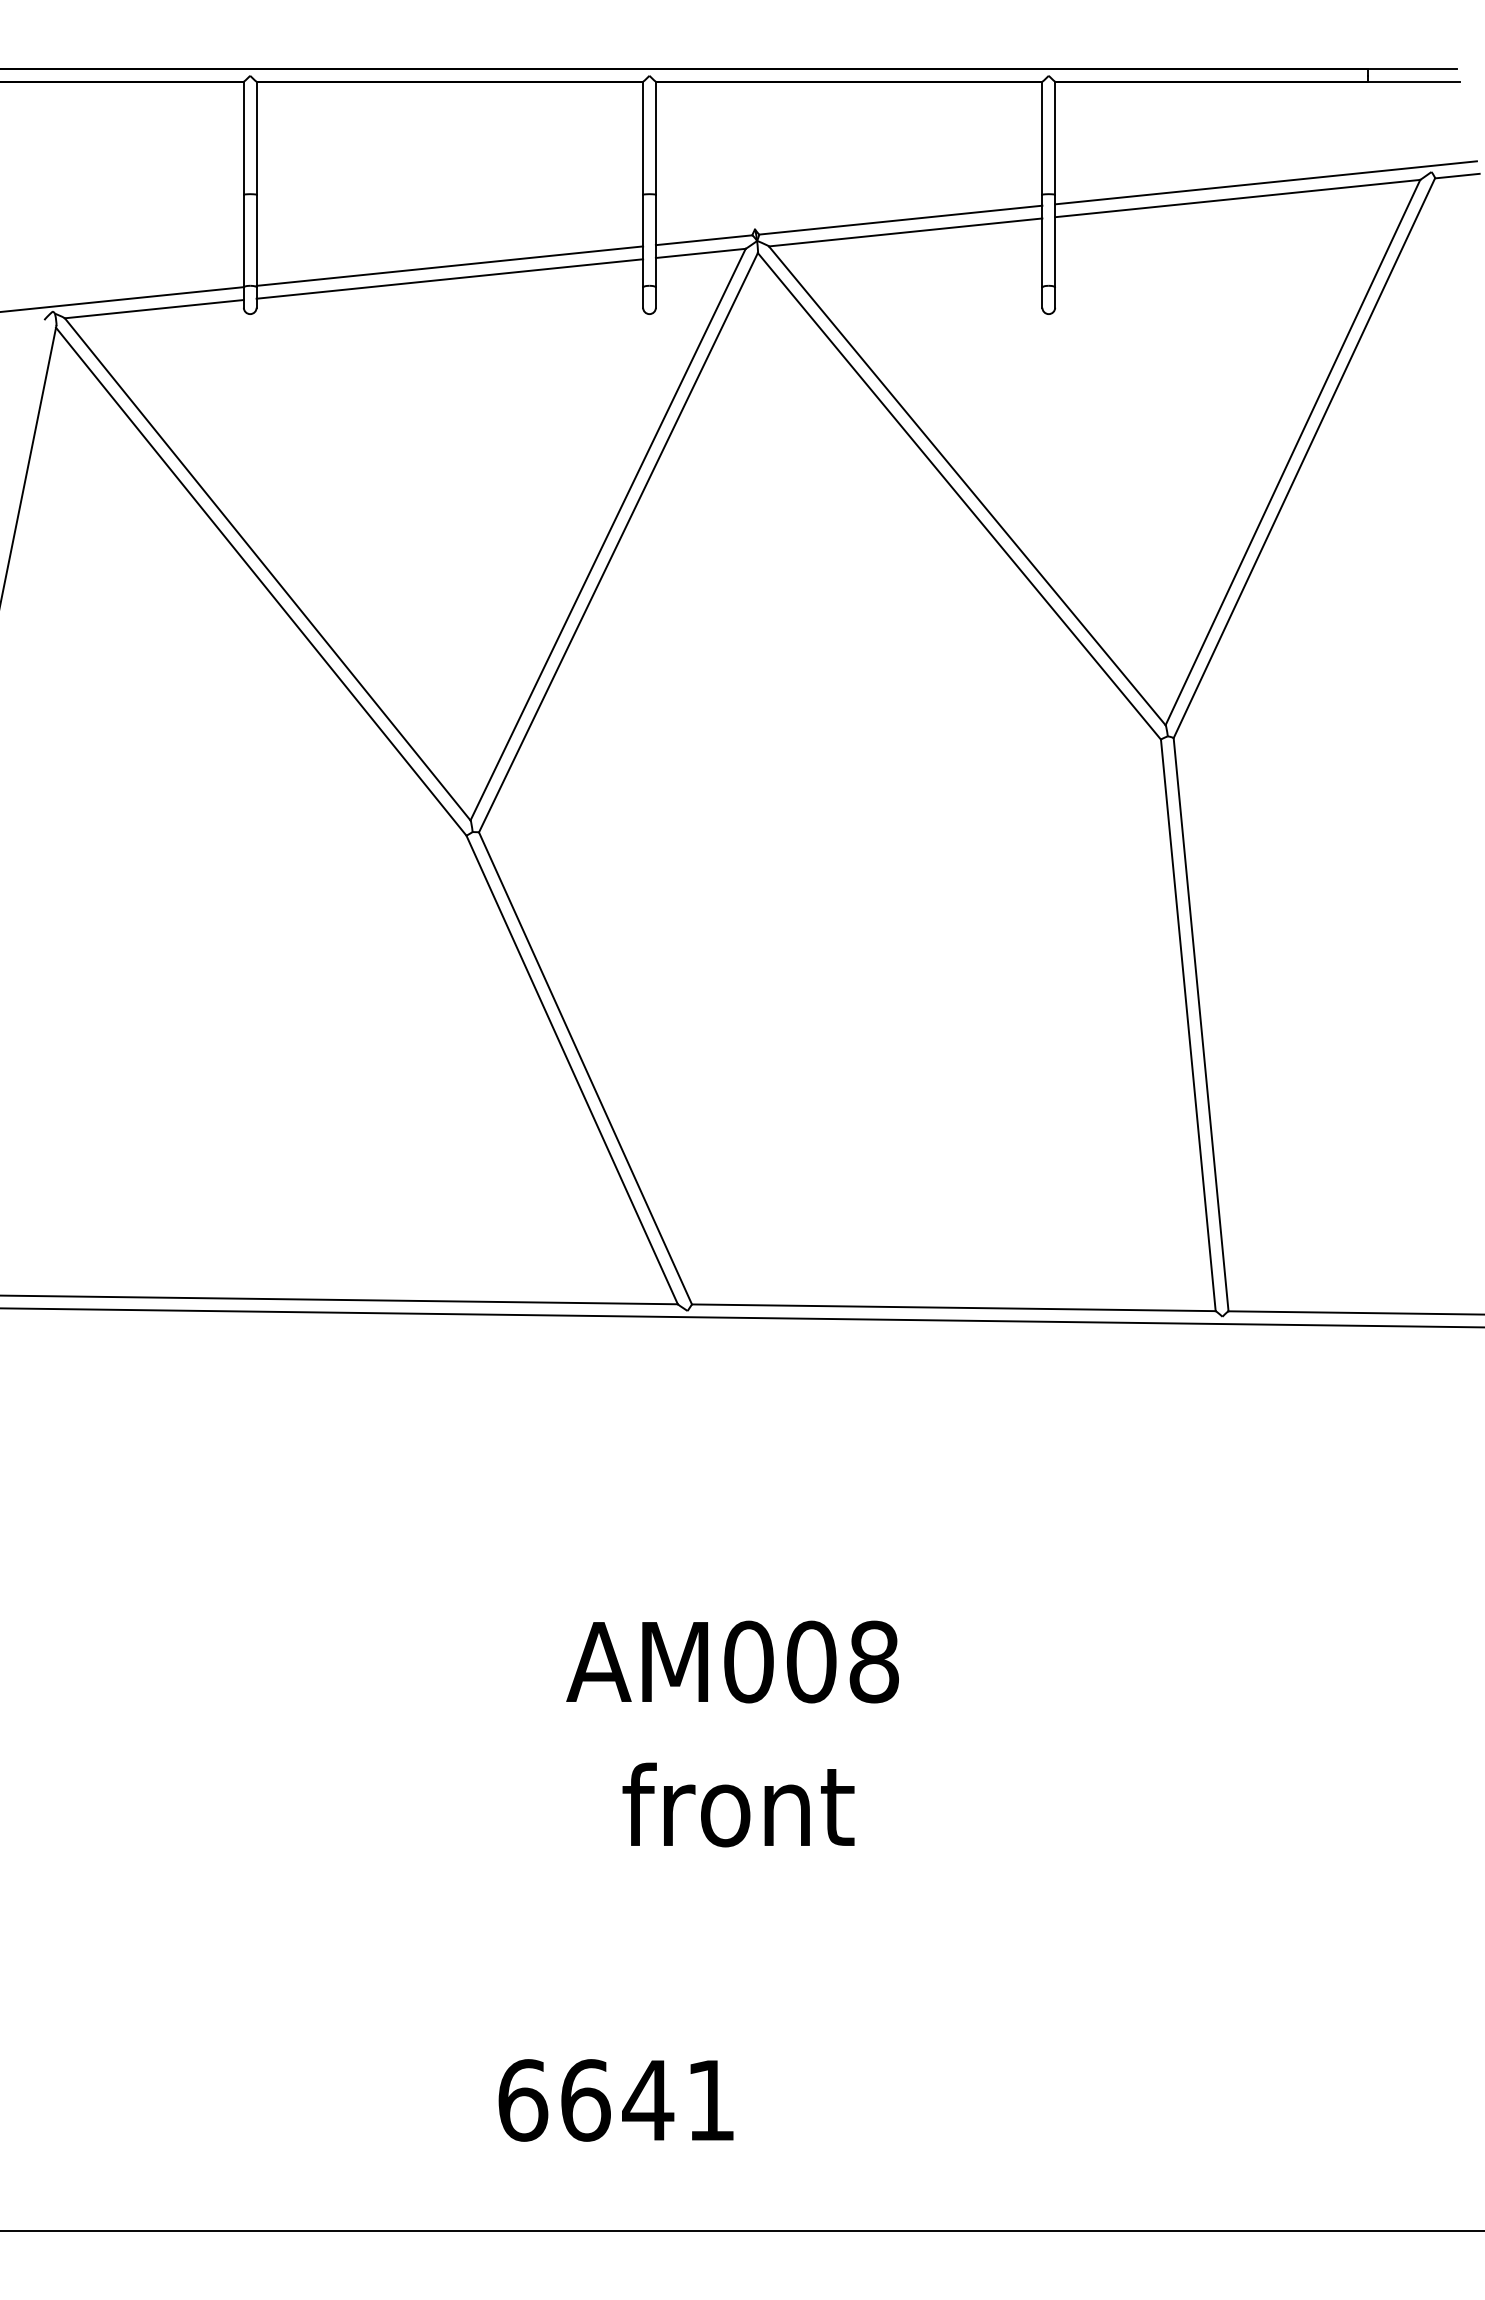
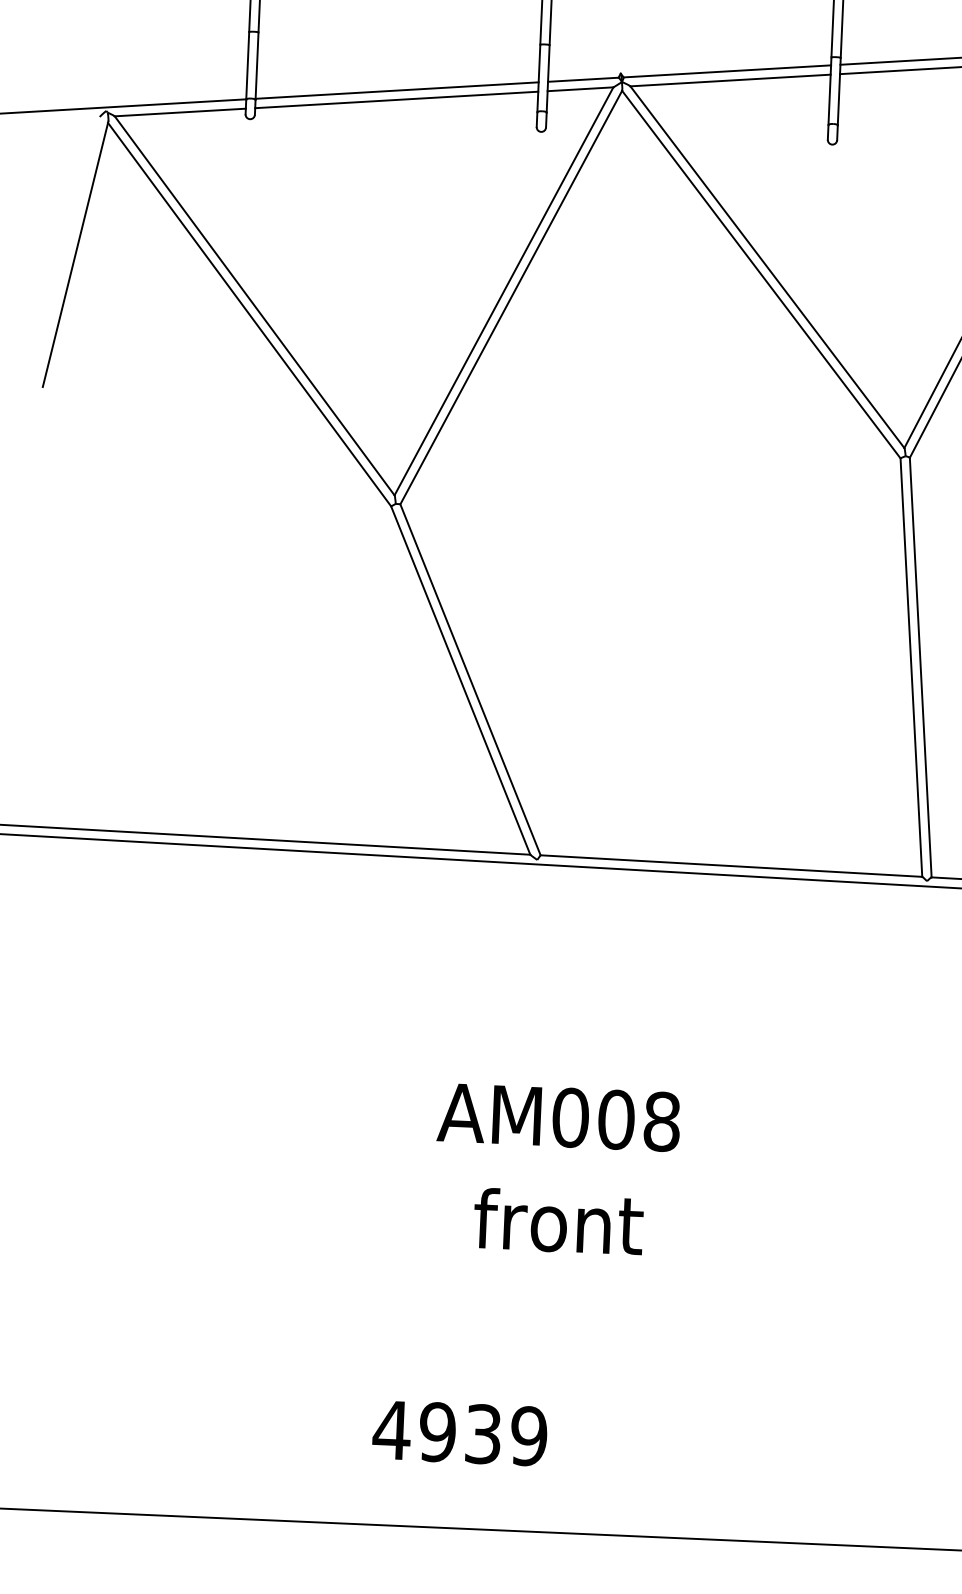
text: (615, 2100) -> (459, 1433), 6641 -> 4939

